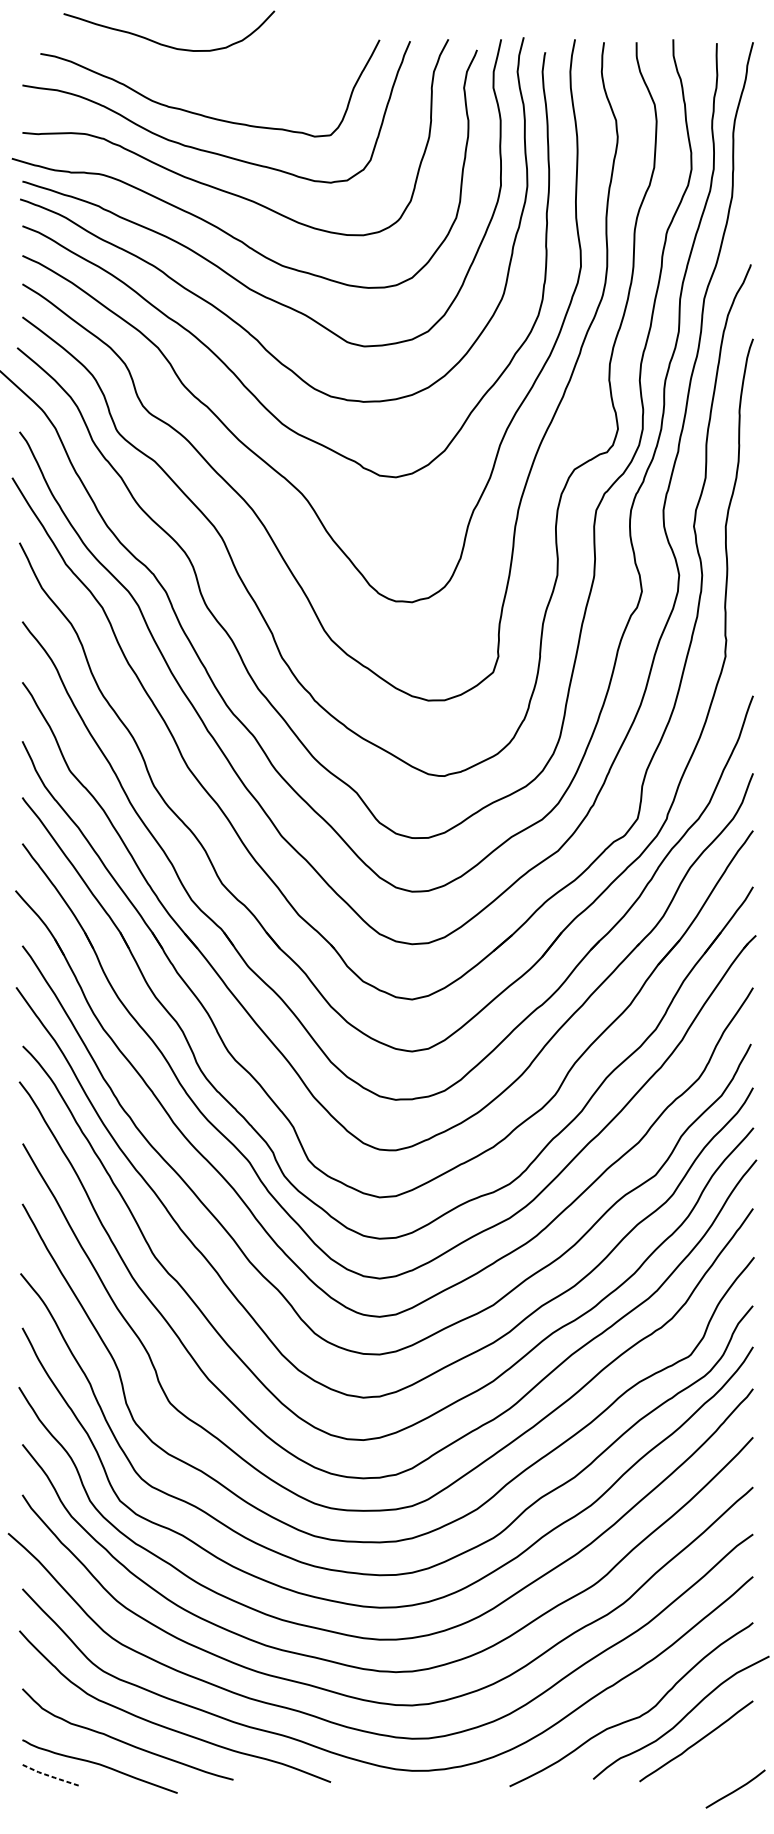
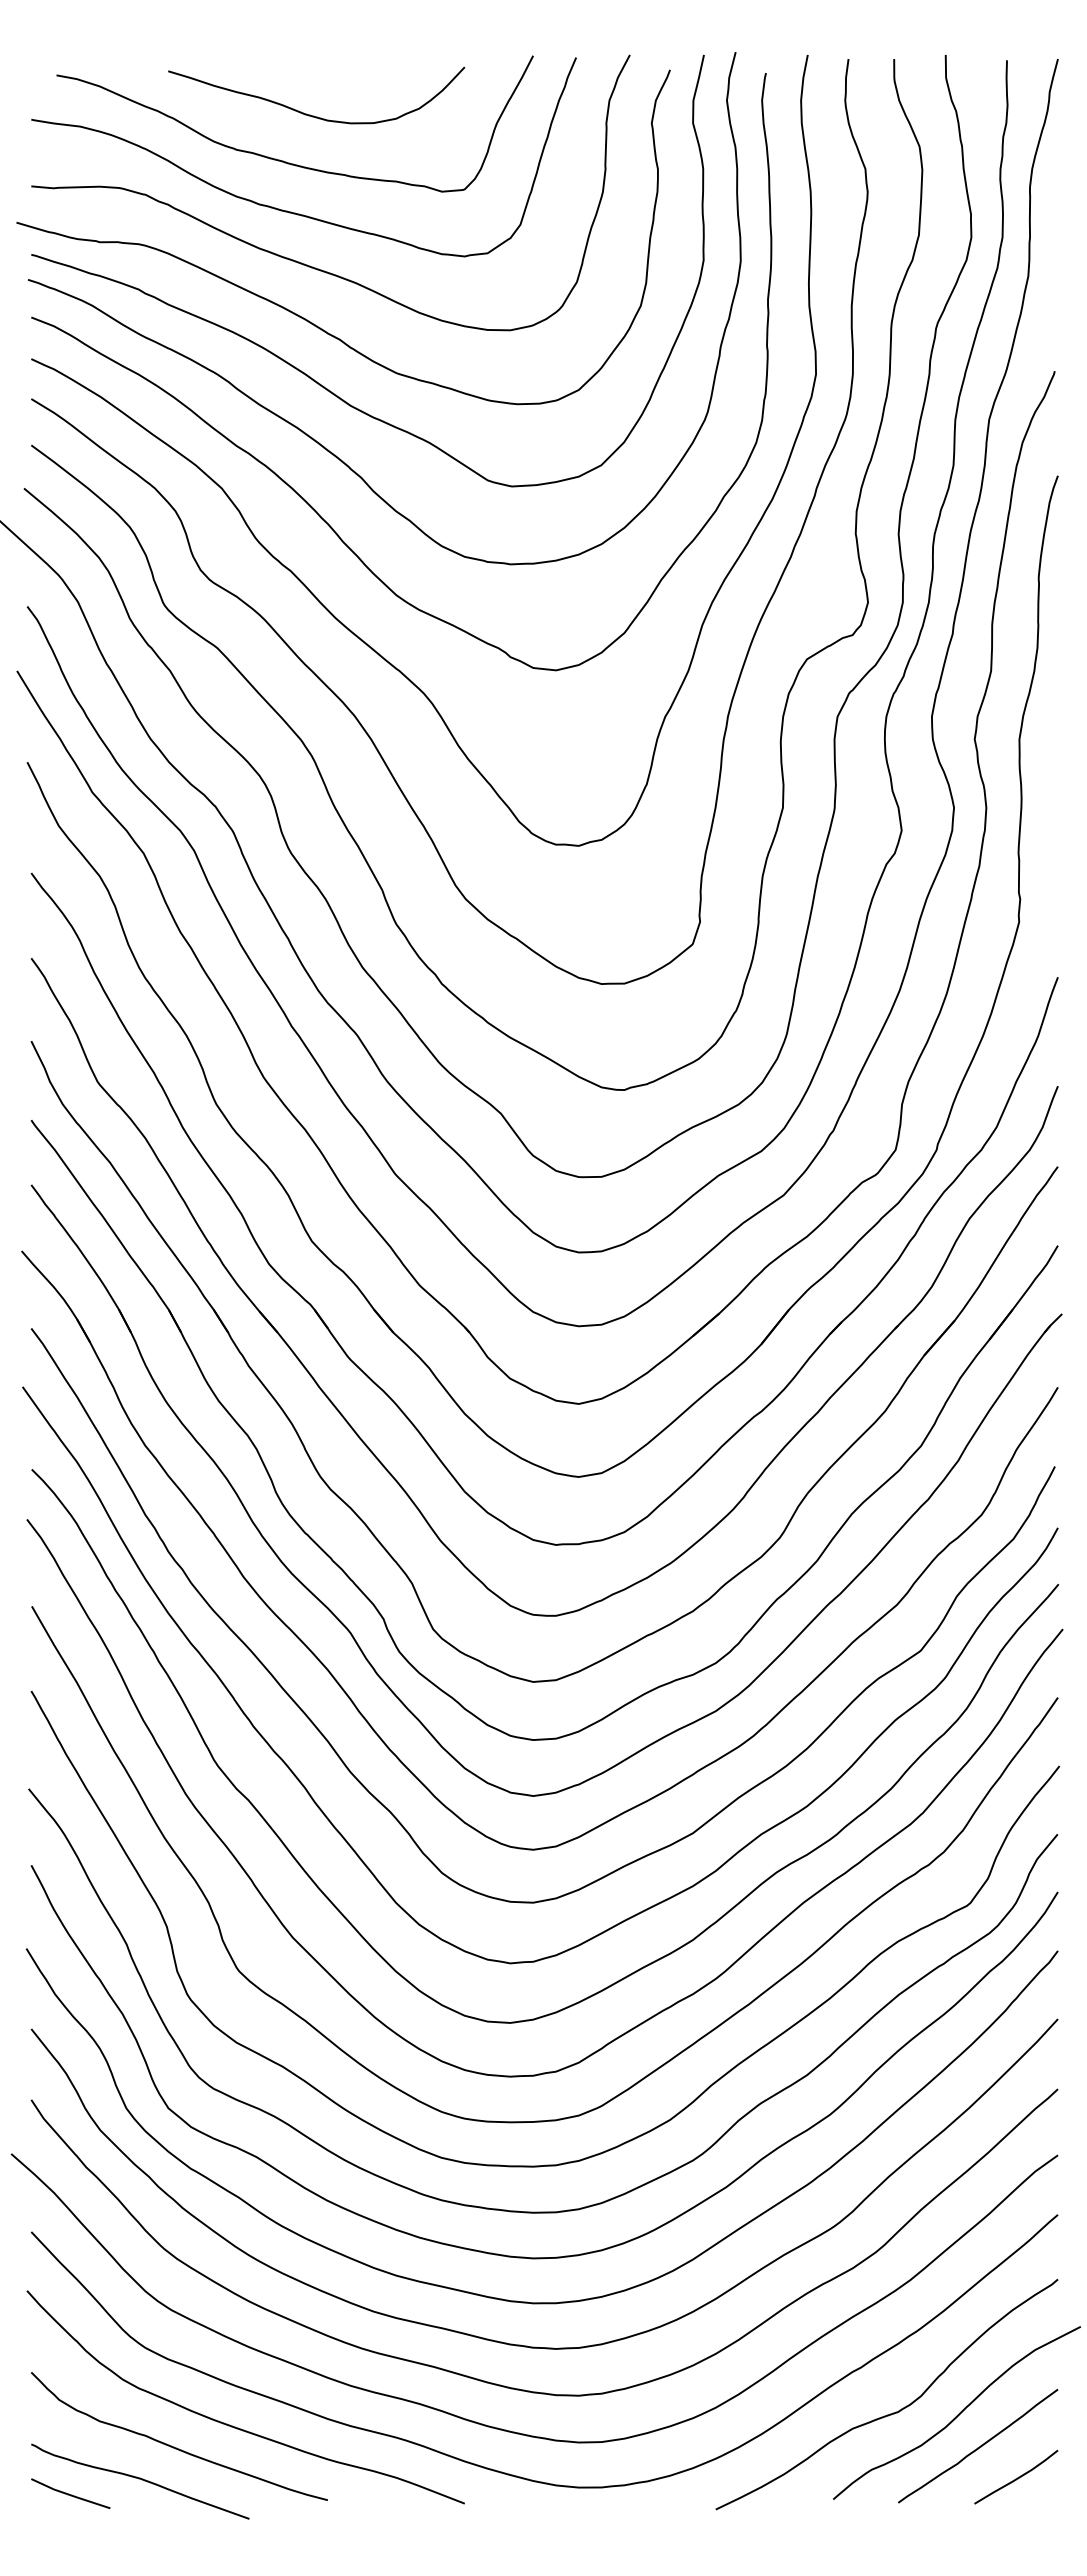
curve: (164, 44) -> (310, 114), moved
line: (49, 1775) -> (69, 2494), dashed -> solid
curve: (736, 1789) -> (1017, 2477), moved

